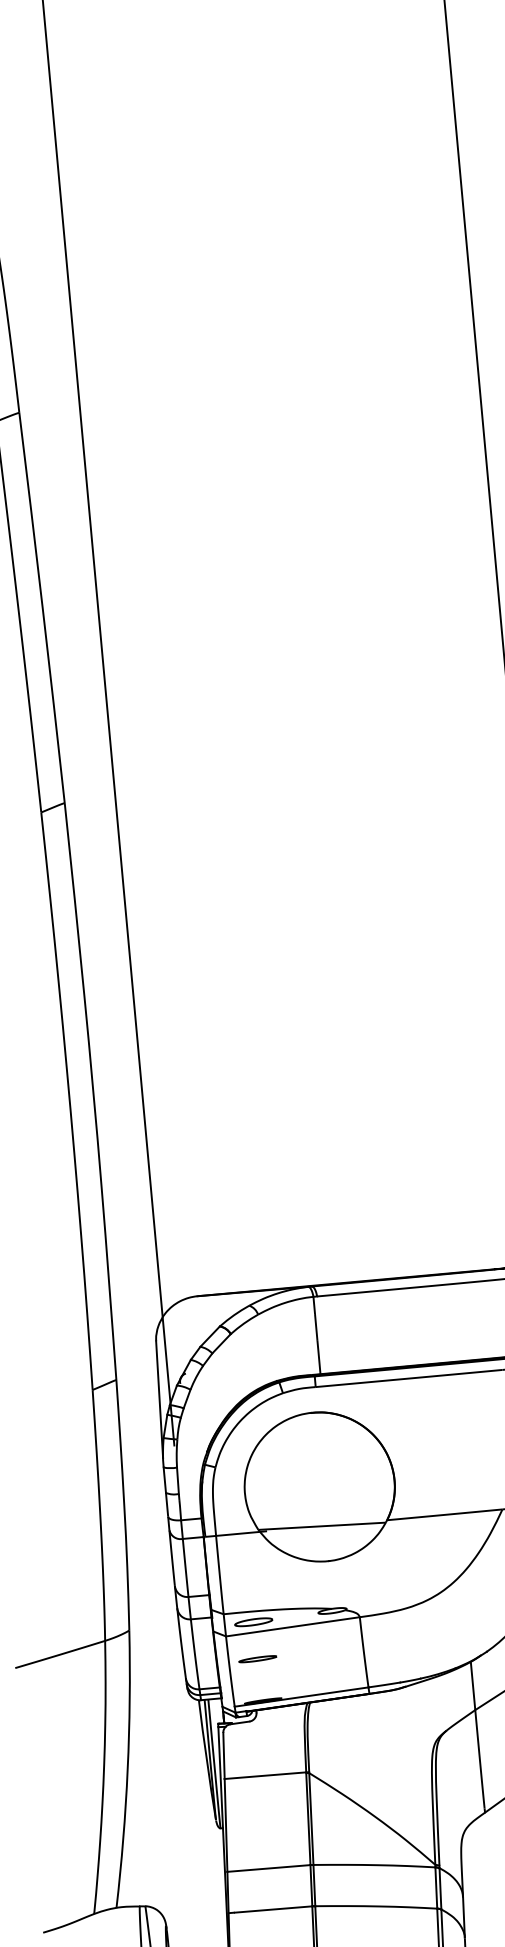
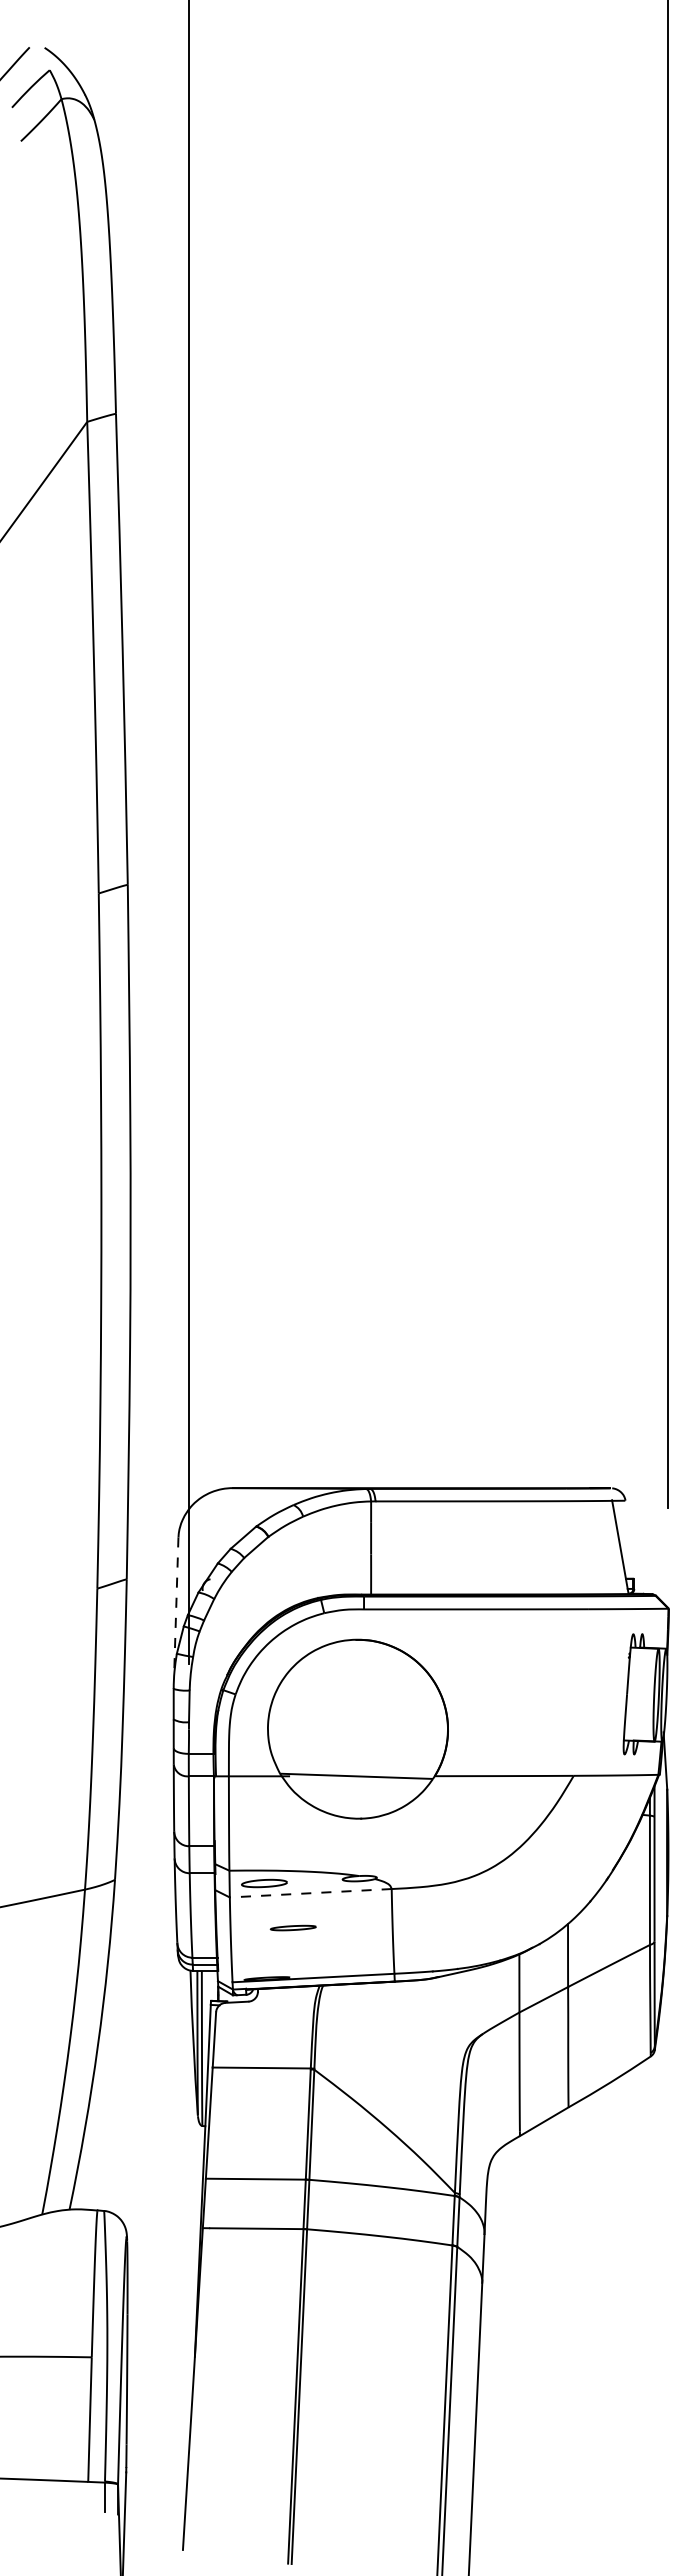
line: (159, 1399) -> (176, 1607), solid -> dashed
line: (292, 1627) -> (310, 1893), solid -> dashed
part: (257, 1658) -> (292, 1927), moved

